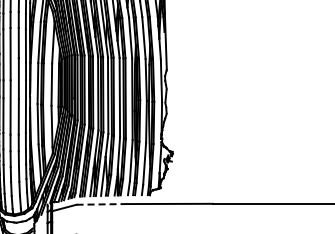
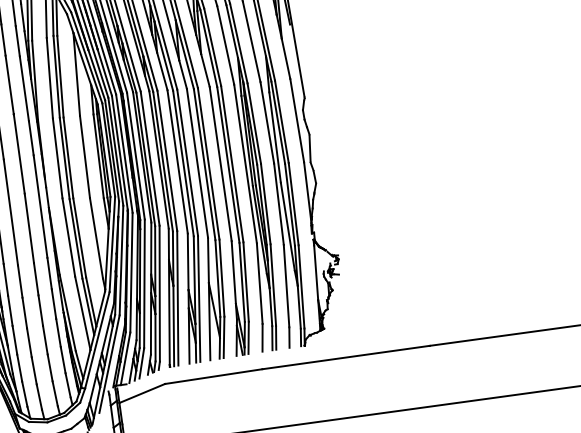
line: (102, 204) -> (215, 376), dashed -> solid

